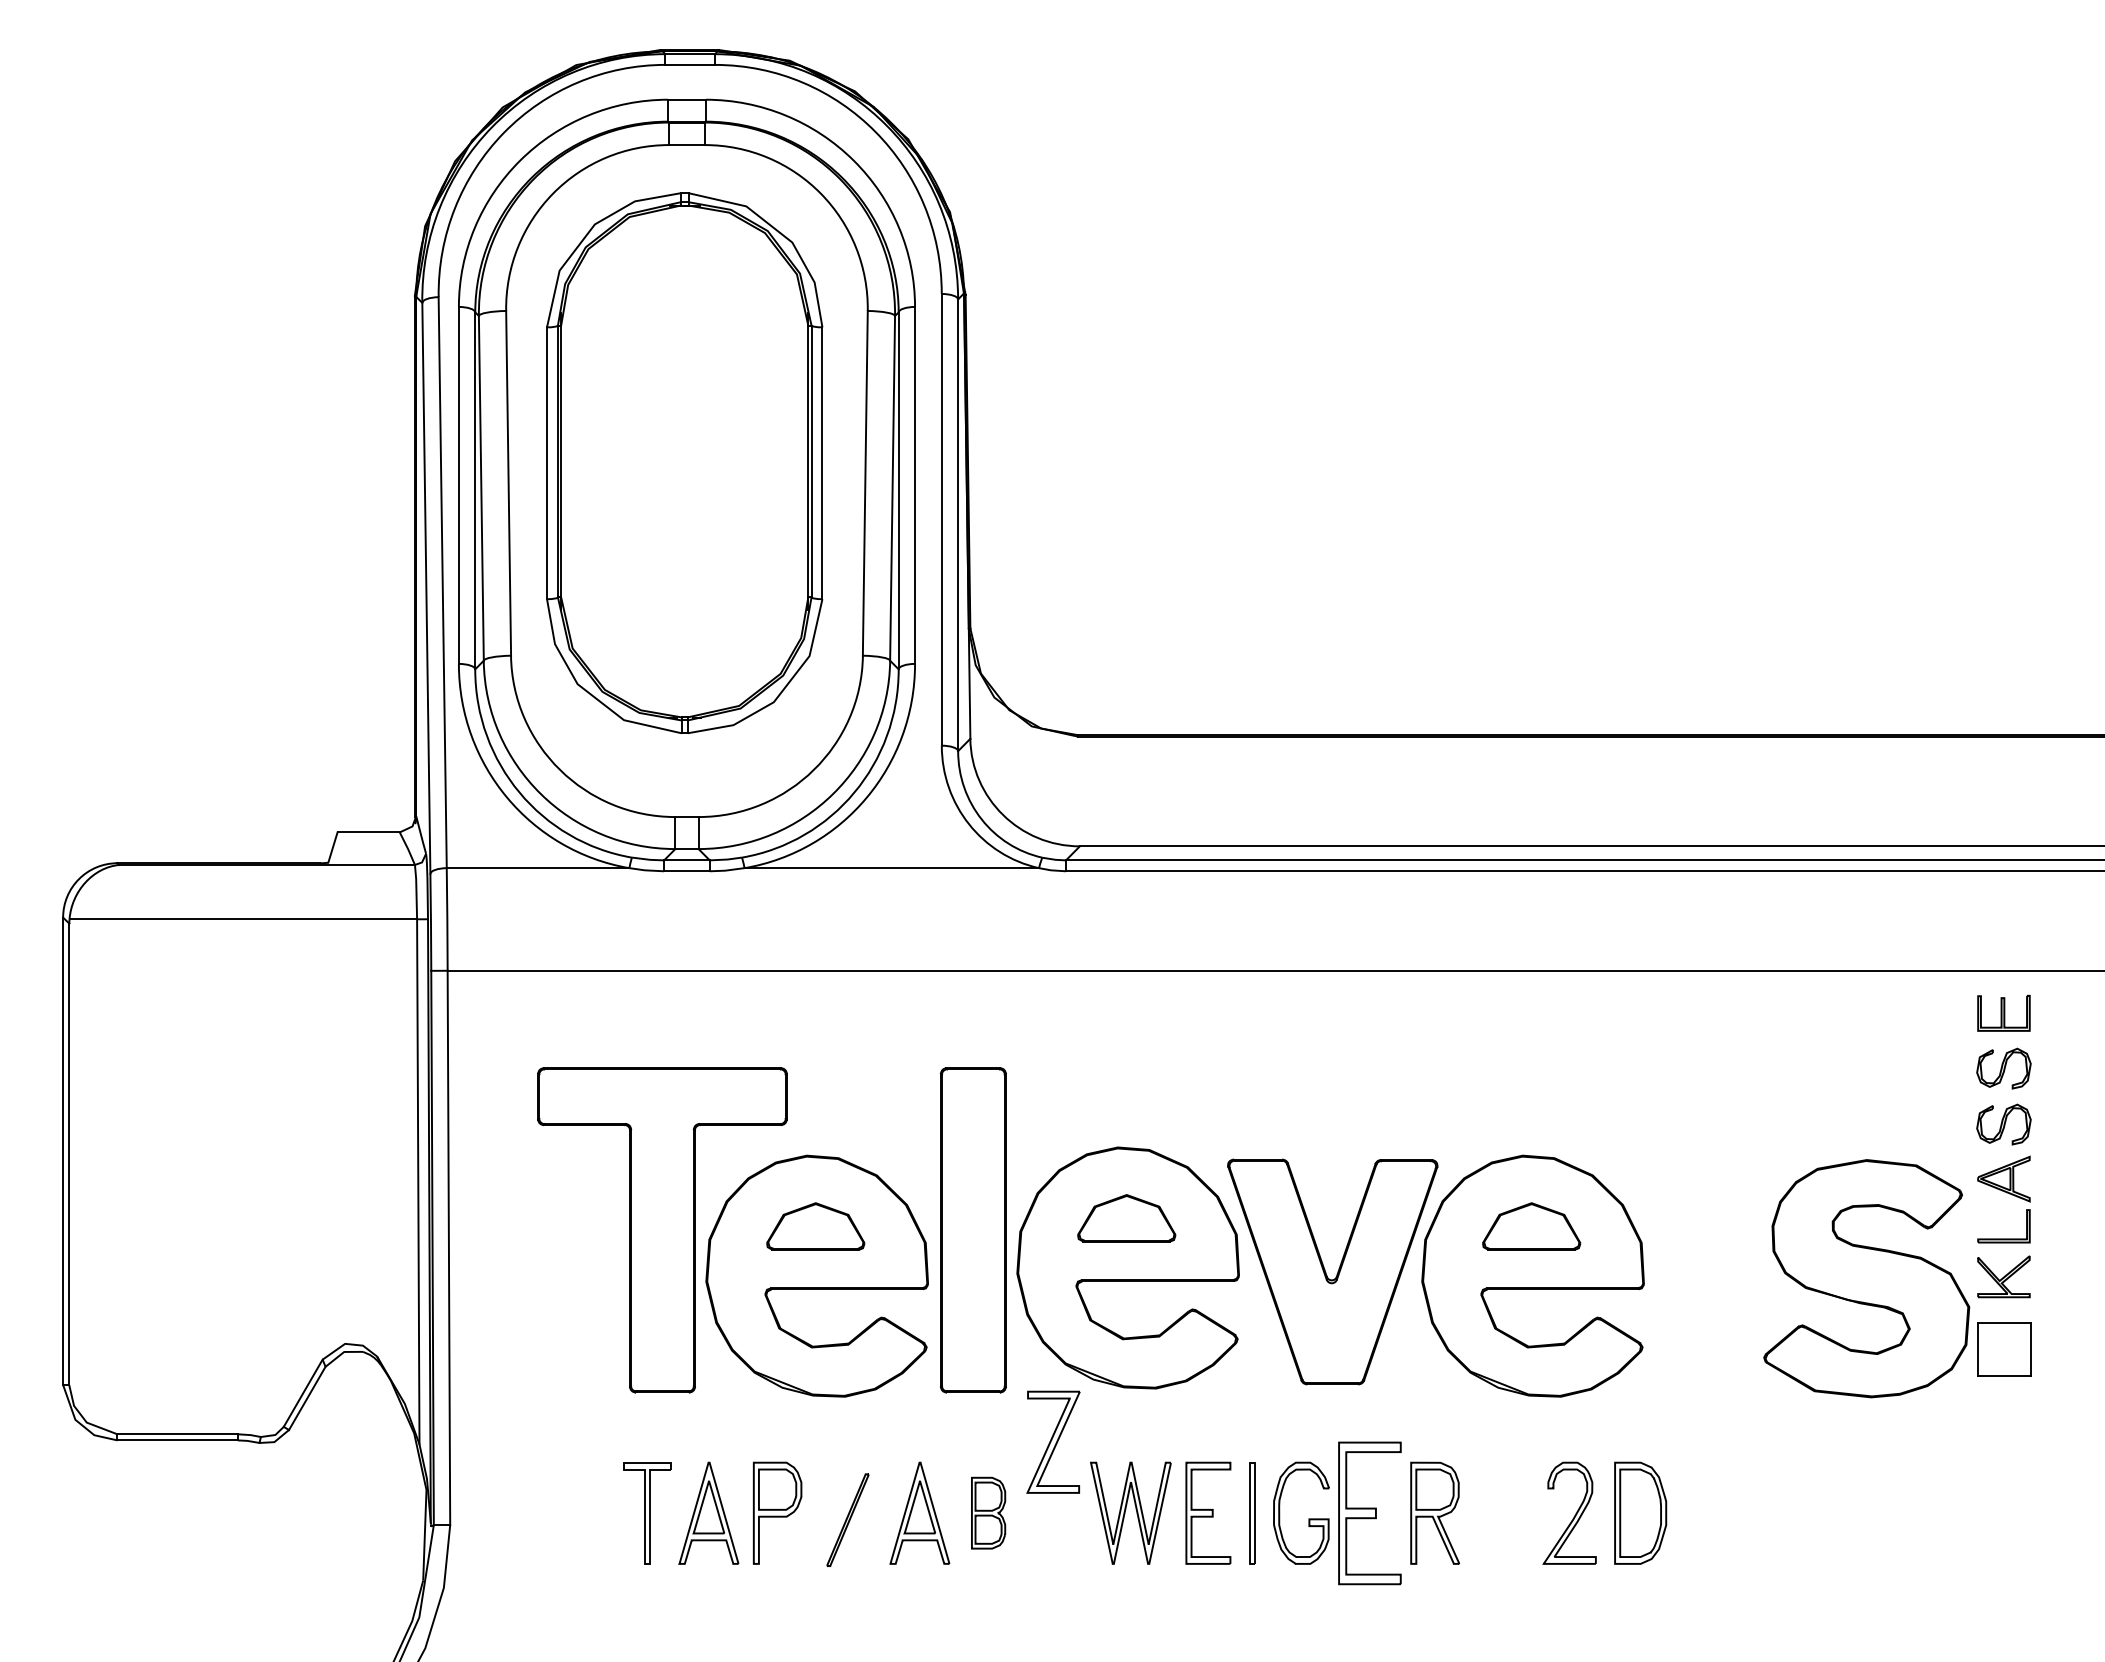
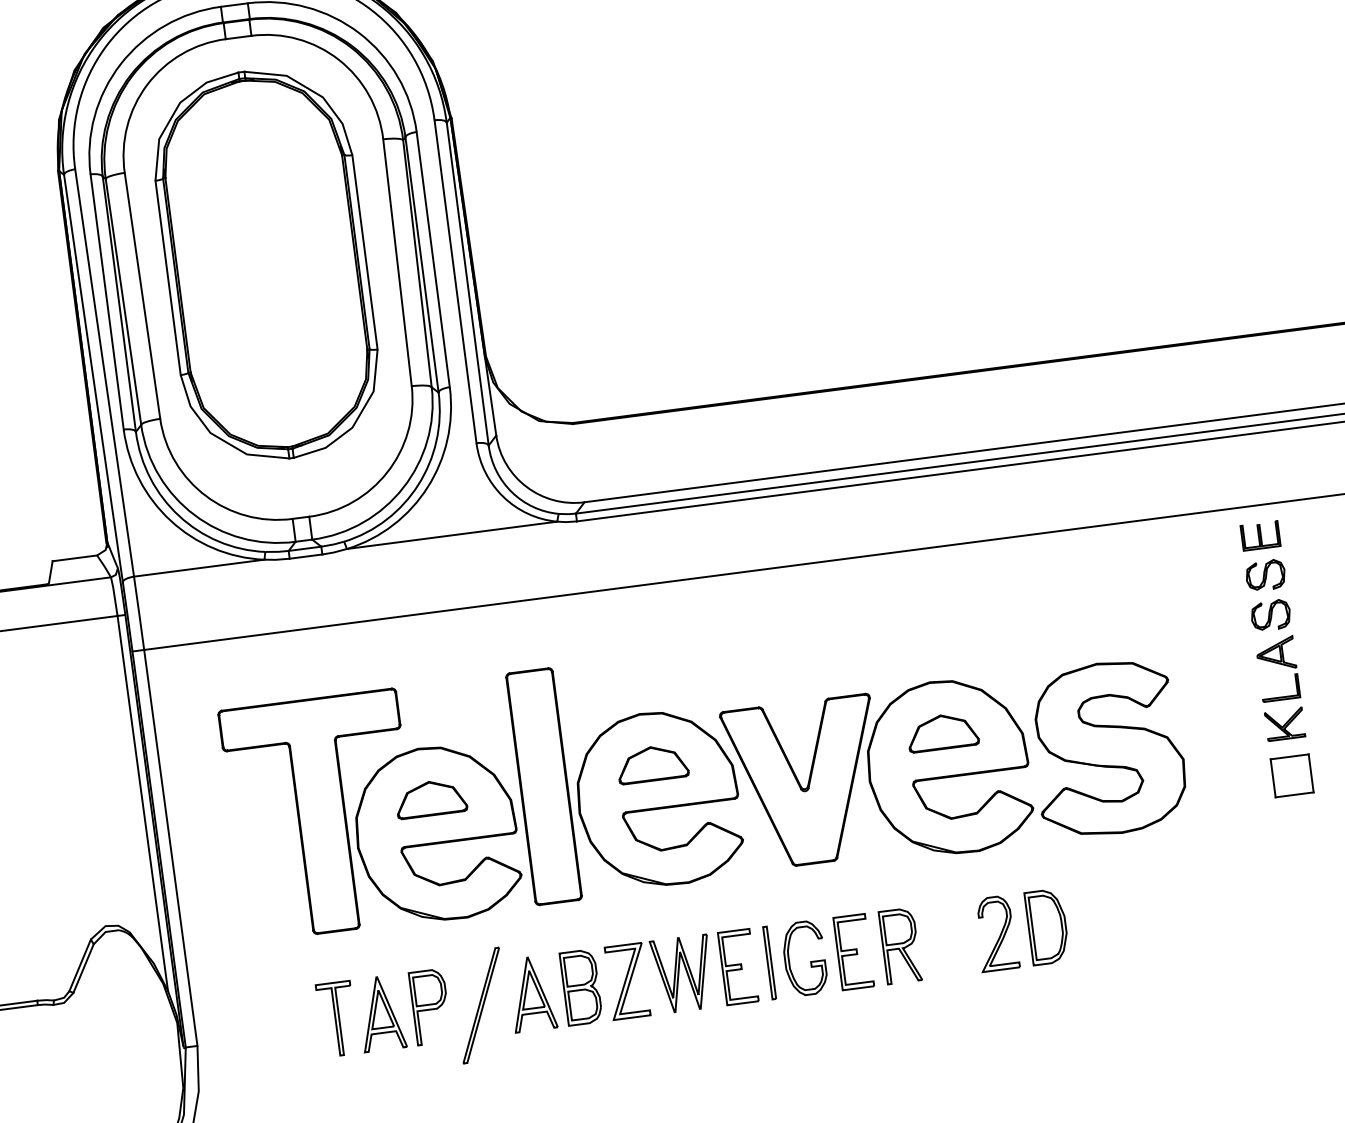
part: (1866, 1278) -> (1107, 748), moved
part: (1053, 1441) -> (627, 980), moved
part: (988, 1512) -> (581, 986), size x1.43
part: (1369, 1512) -> (853, 951), size x0.71
part: (847, 1519) -> (480, 1005), size x1.67

